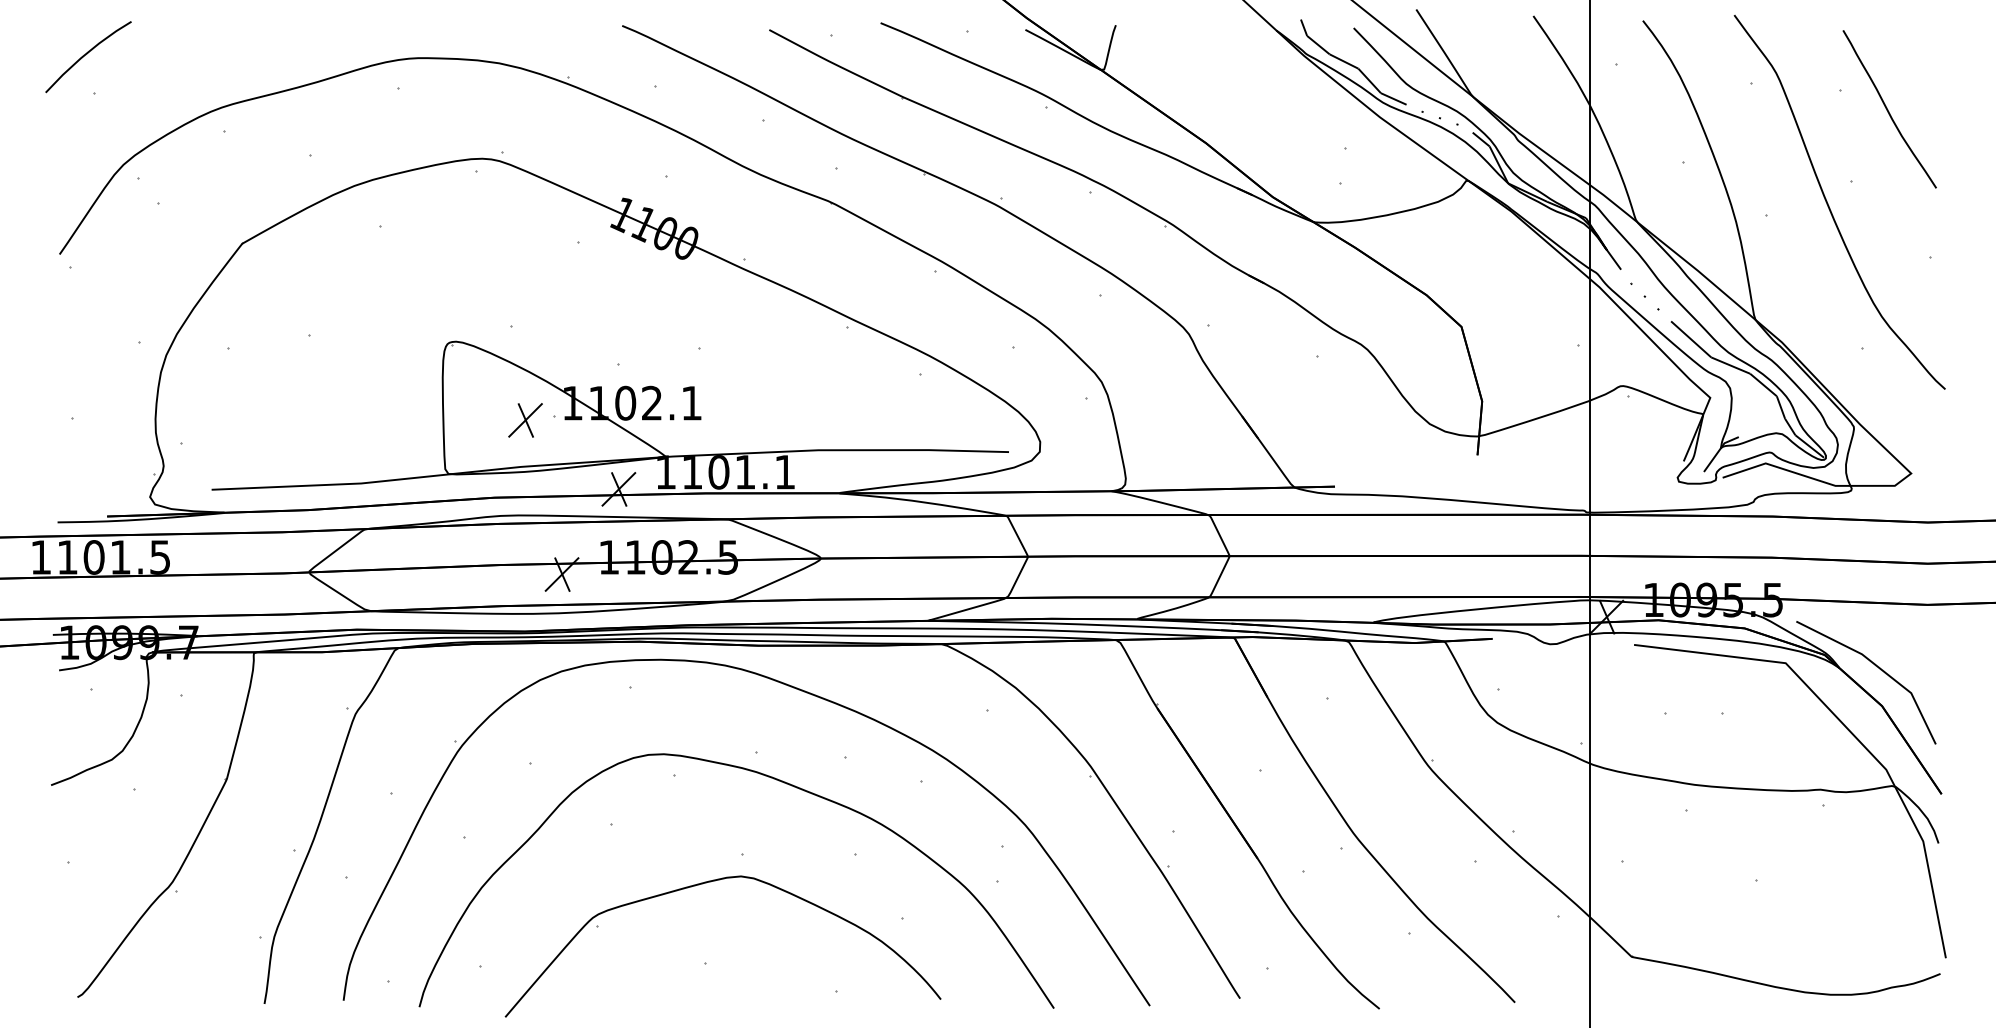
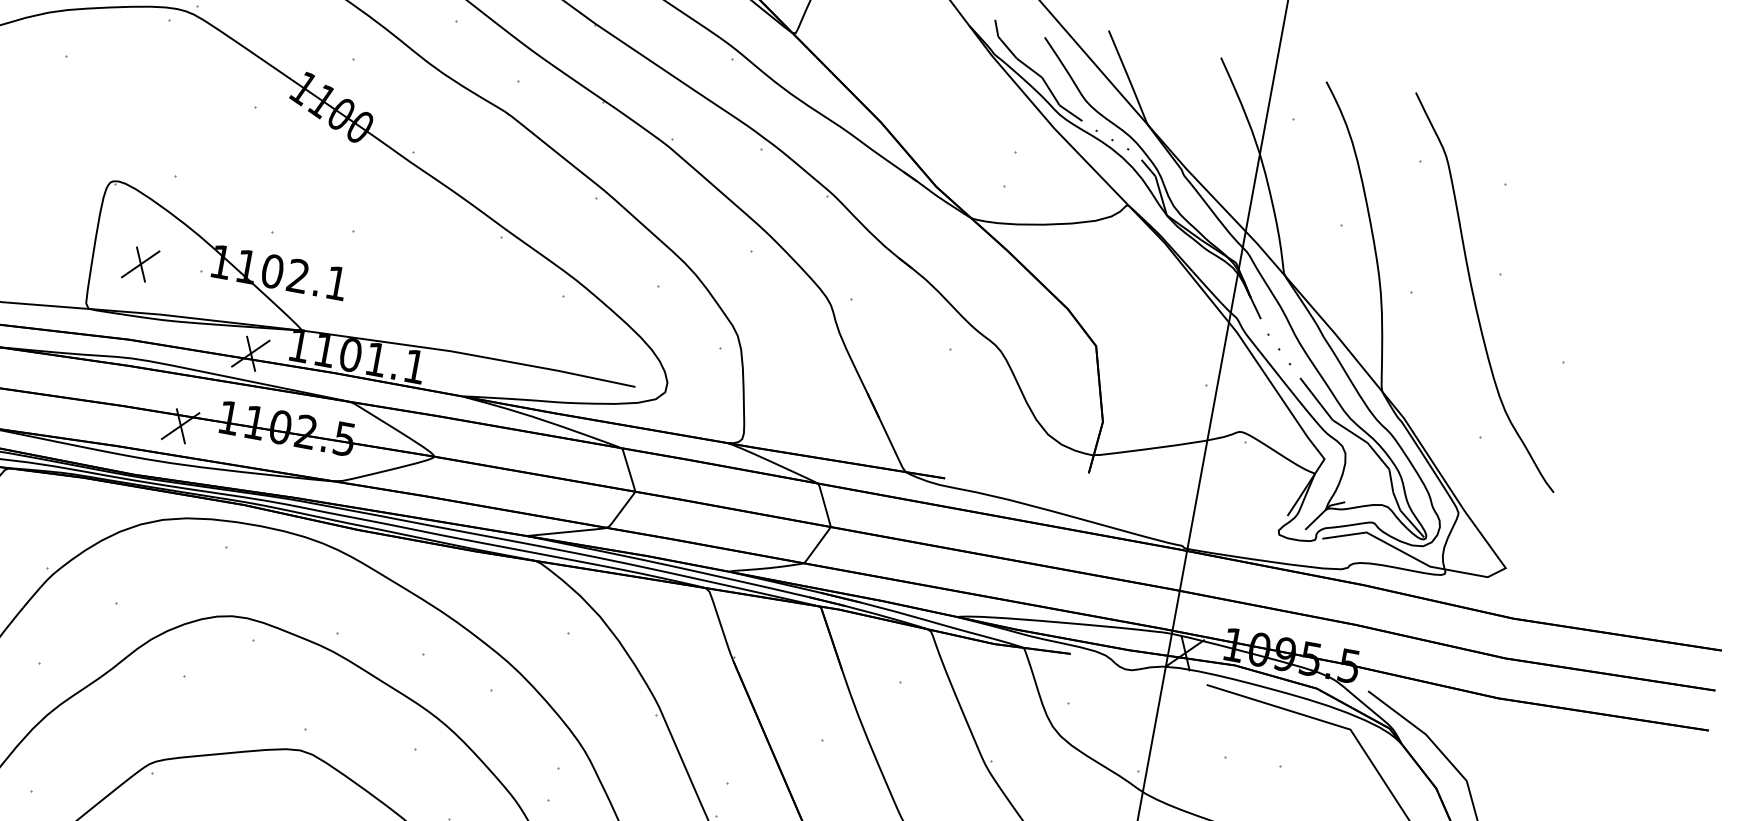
curve: (1888, 109) -> (1548, 211), removed
part: (525, 420) -> (140, 264), moved

